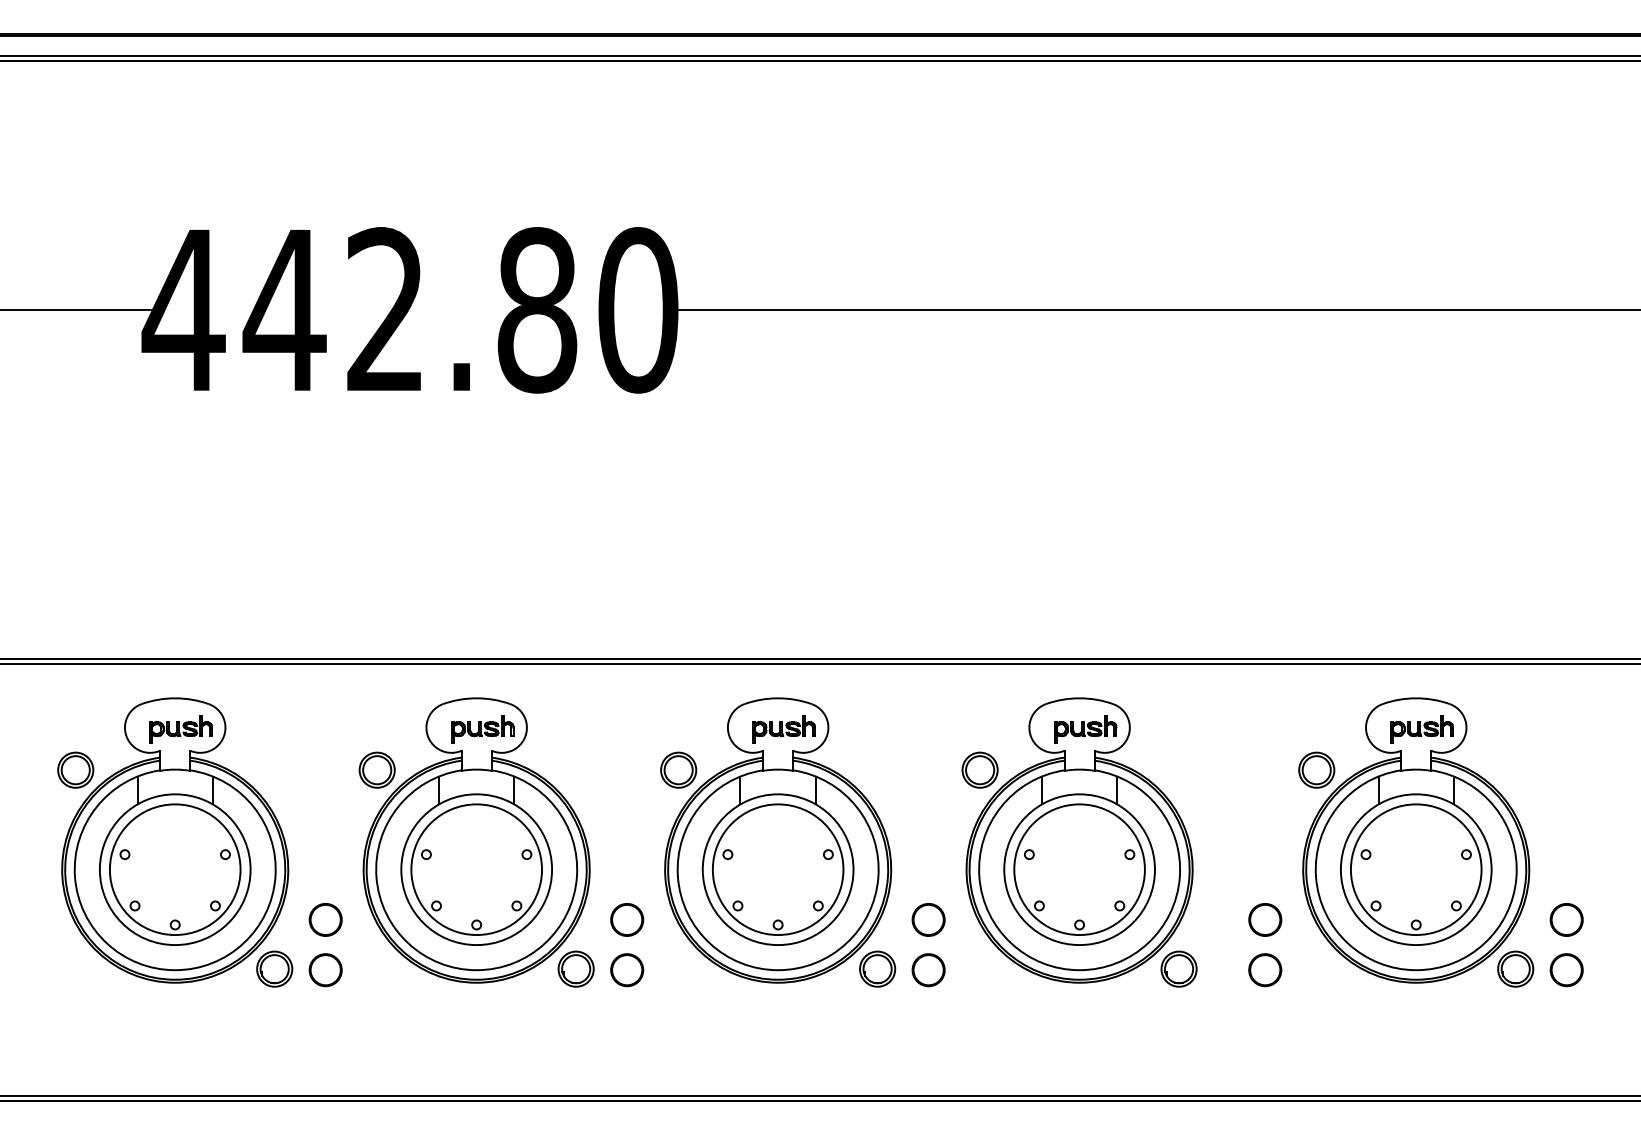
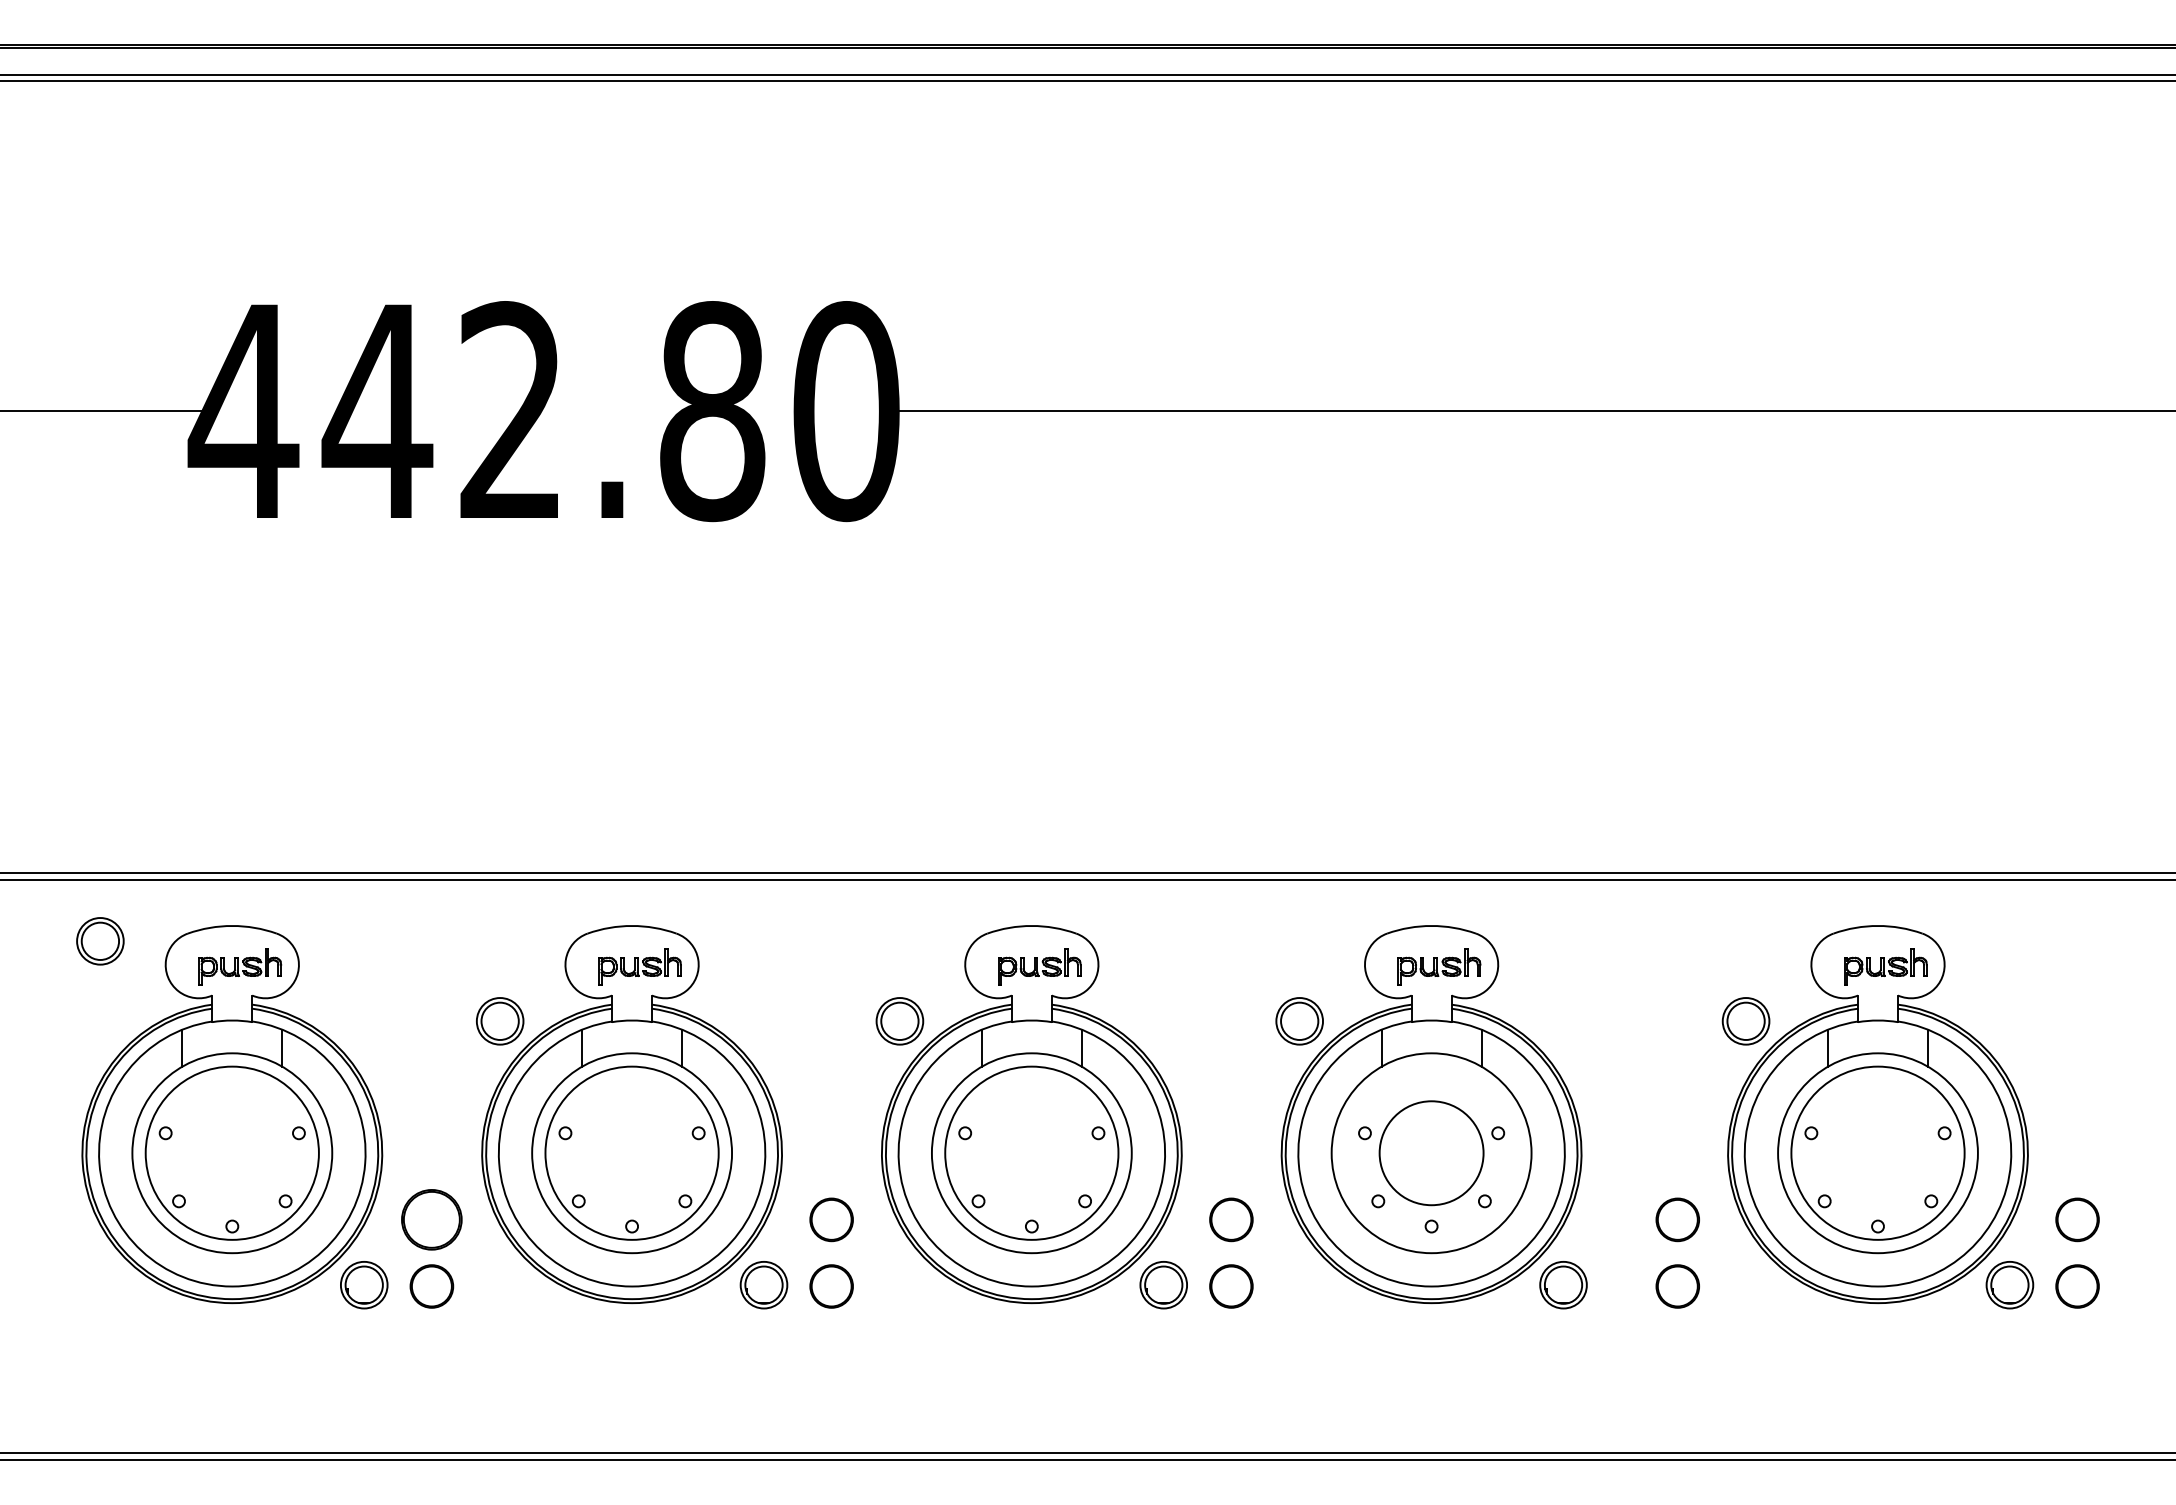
part: (75, 770) -> (100, 941), moved
circle: (1079, 869) -> (1431, 1152), size x0.6
part: (325, 919) -> (431, 1219), size x1.4

